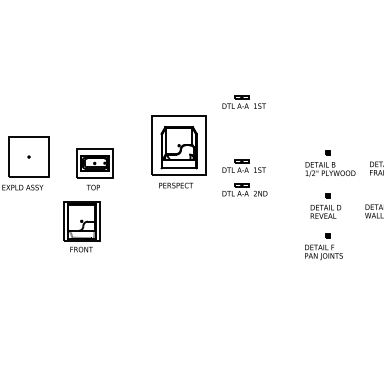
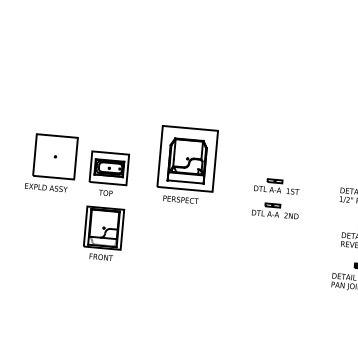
part: (243, 101) -> (282, 119), removed
part: (178, 151) -> (186, 164), moved
part: (94, 169) -> (108, 174), moved

